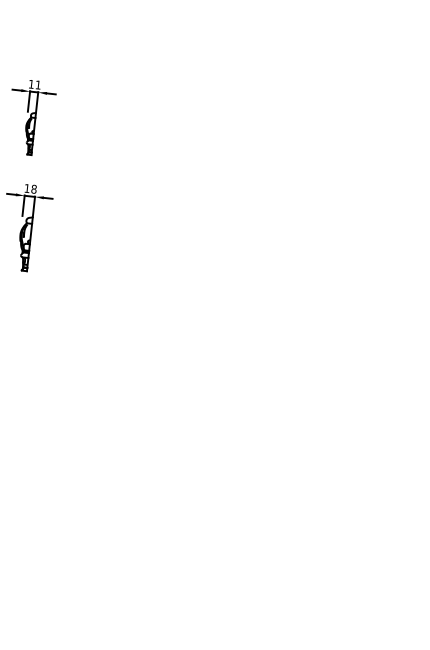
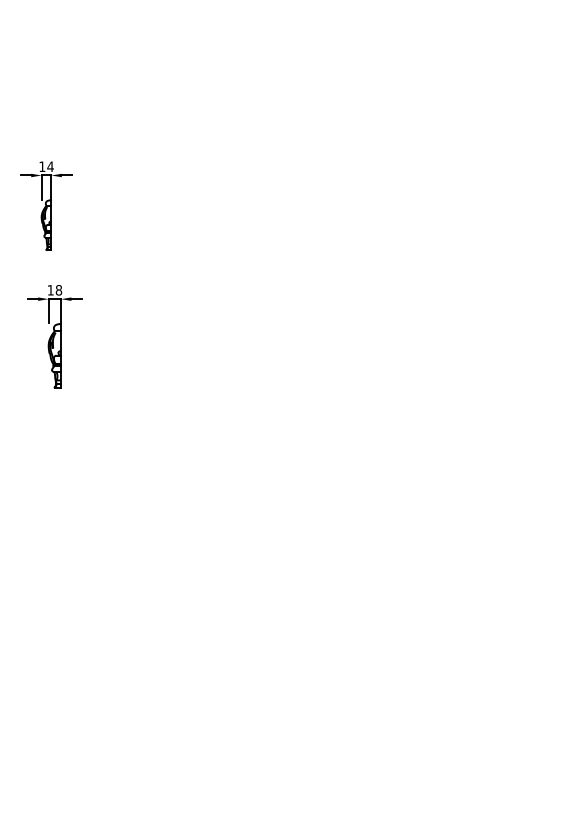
text: (38, 84) -> (50, 166), 11 -> 14

